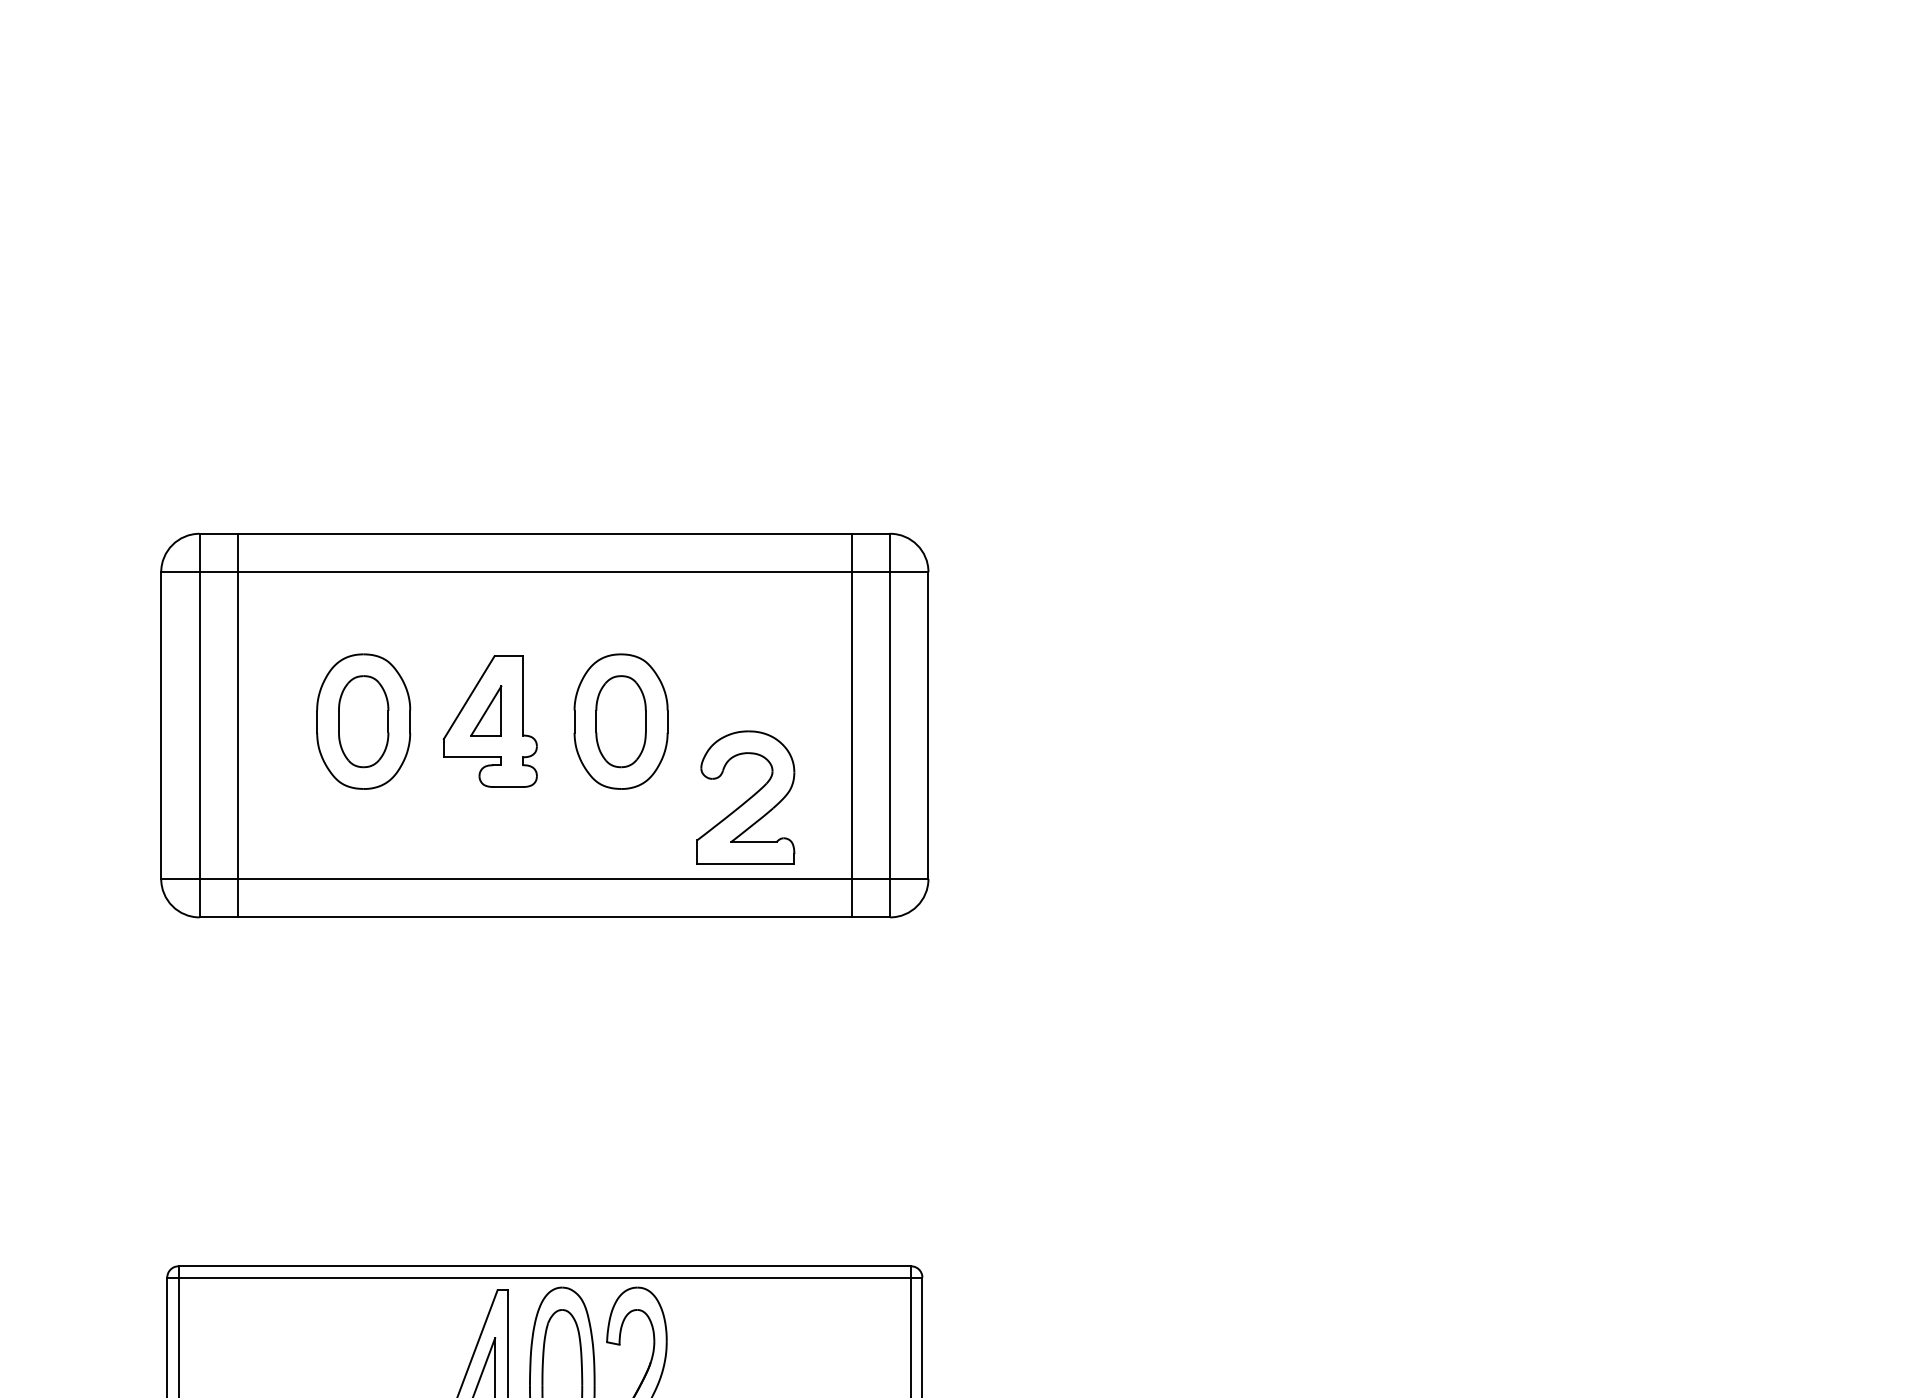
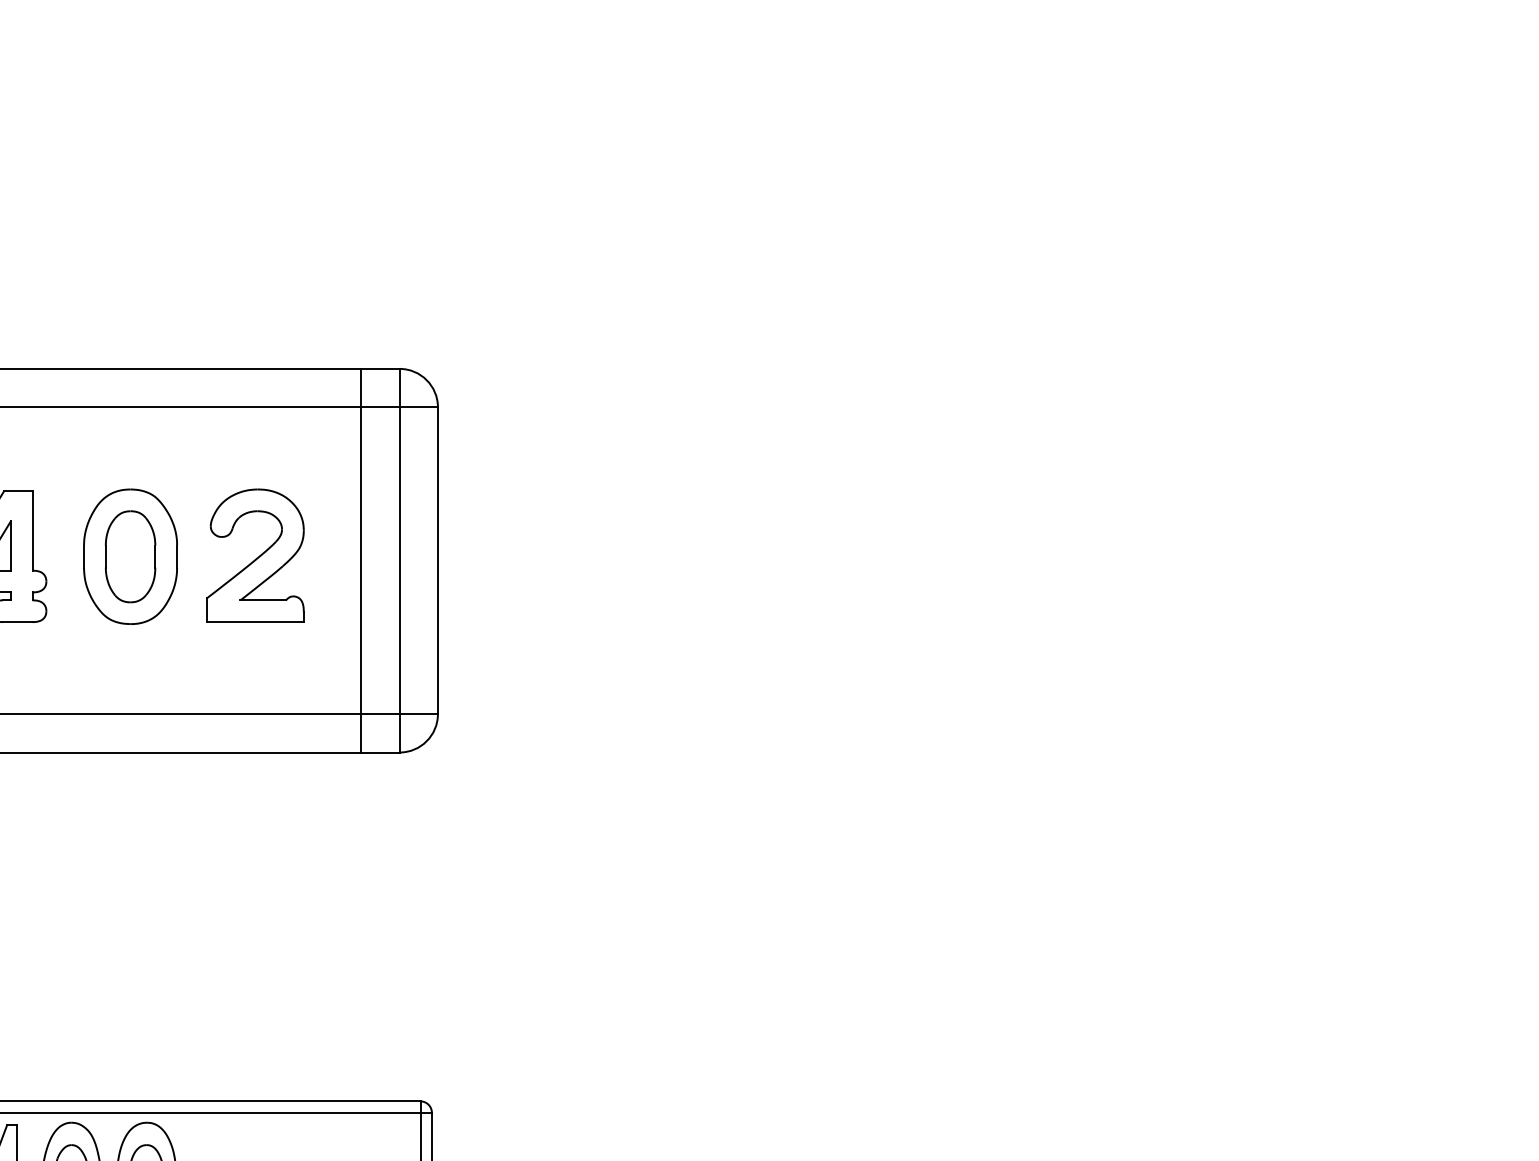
part: (745, 797) -> (254, 555), moved

